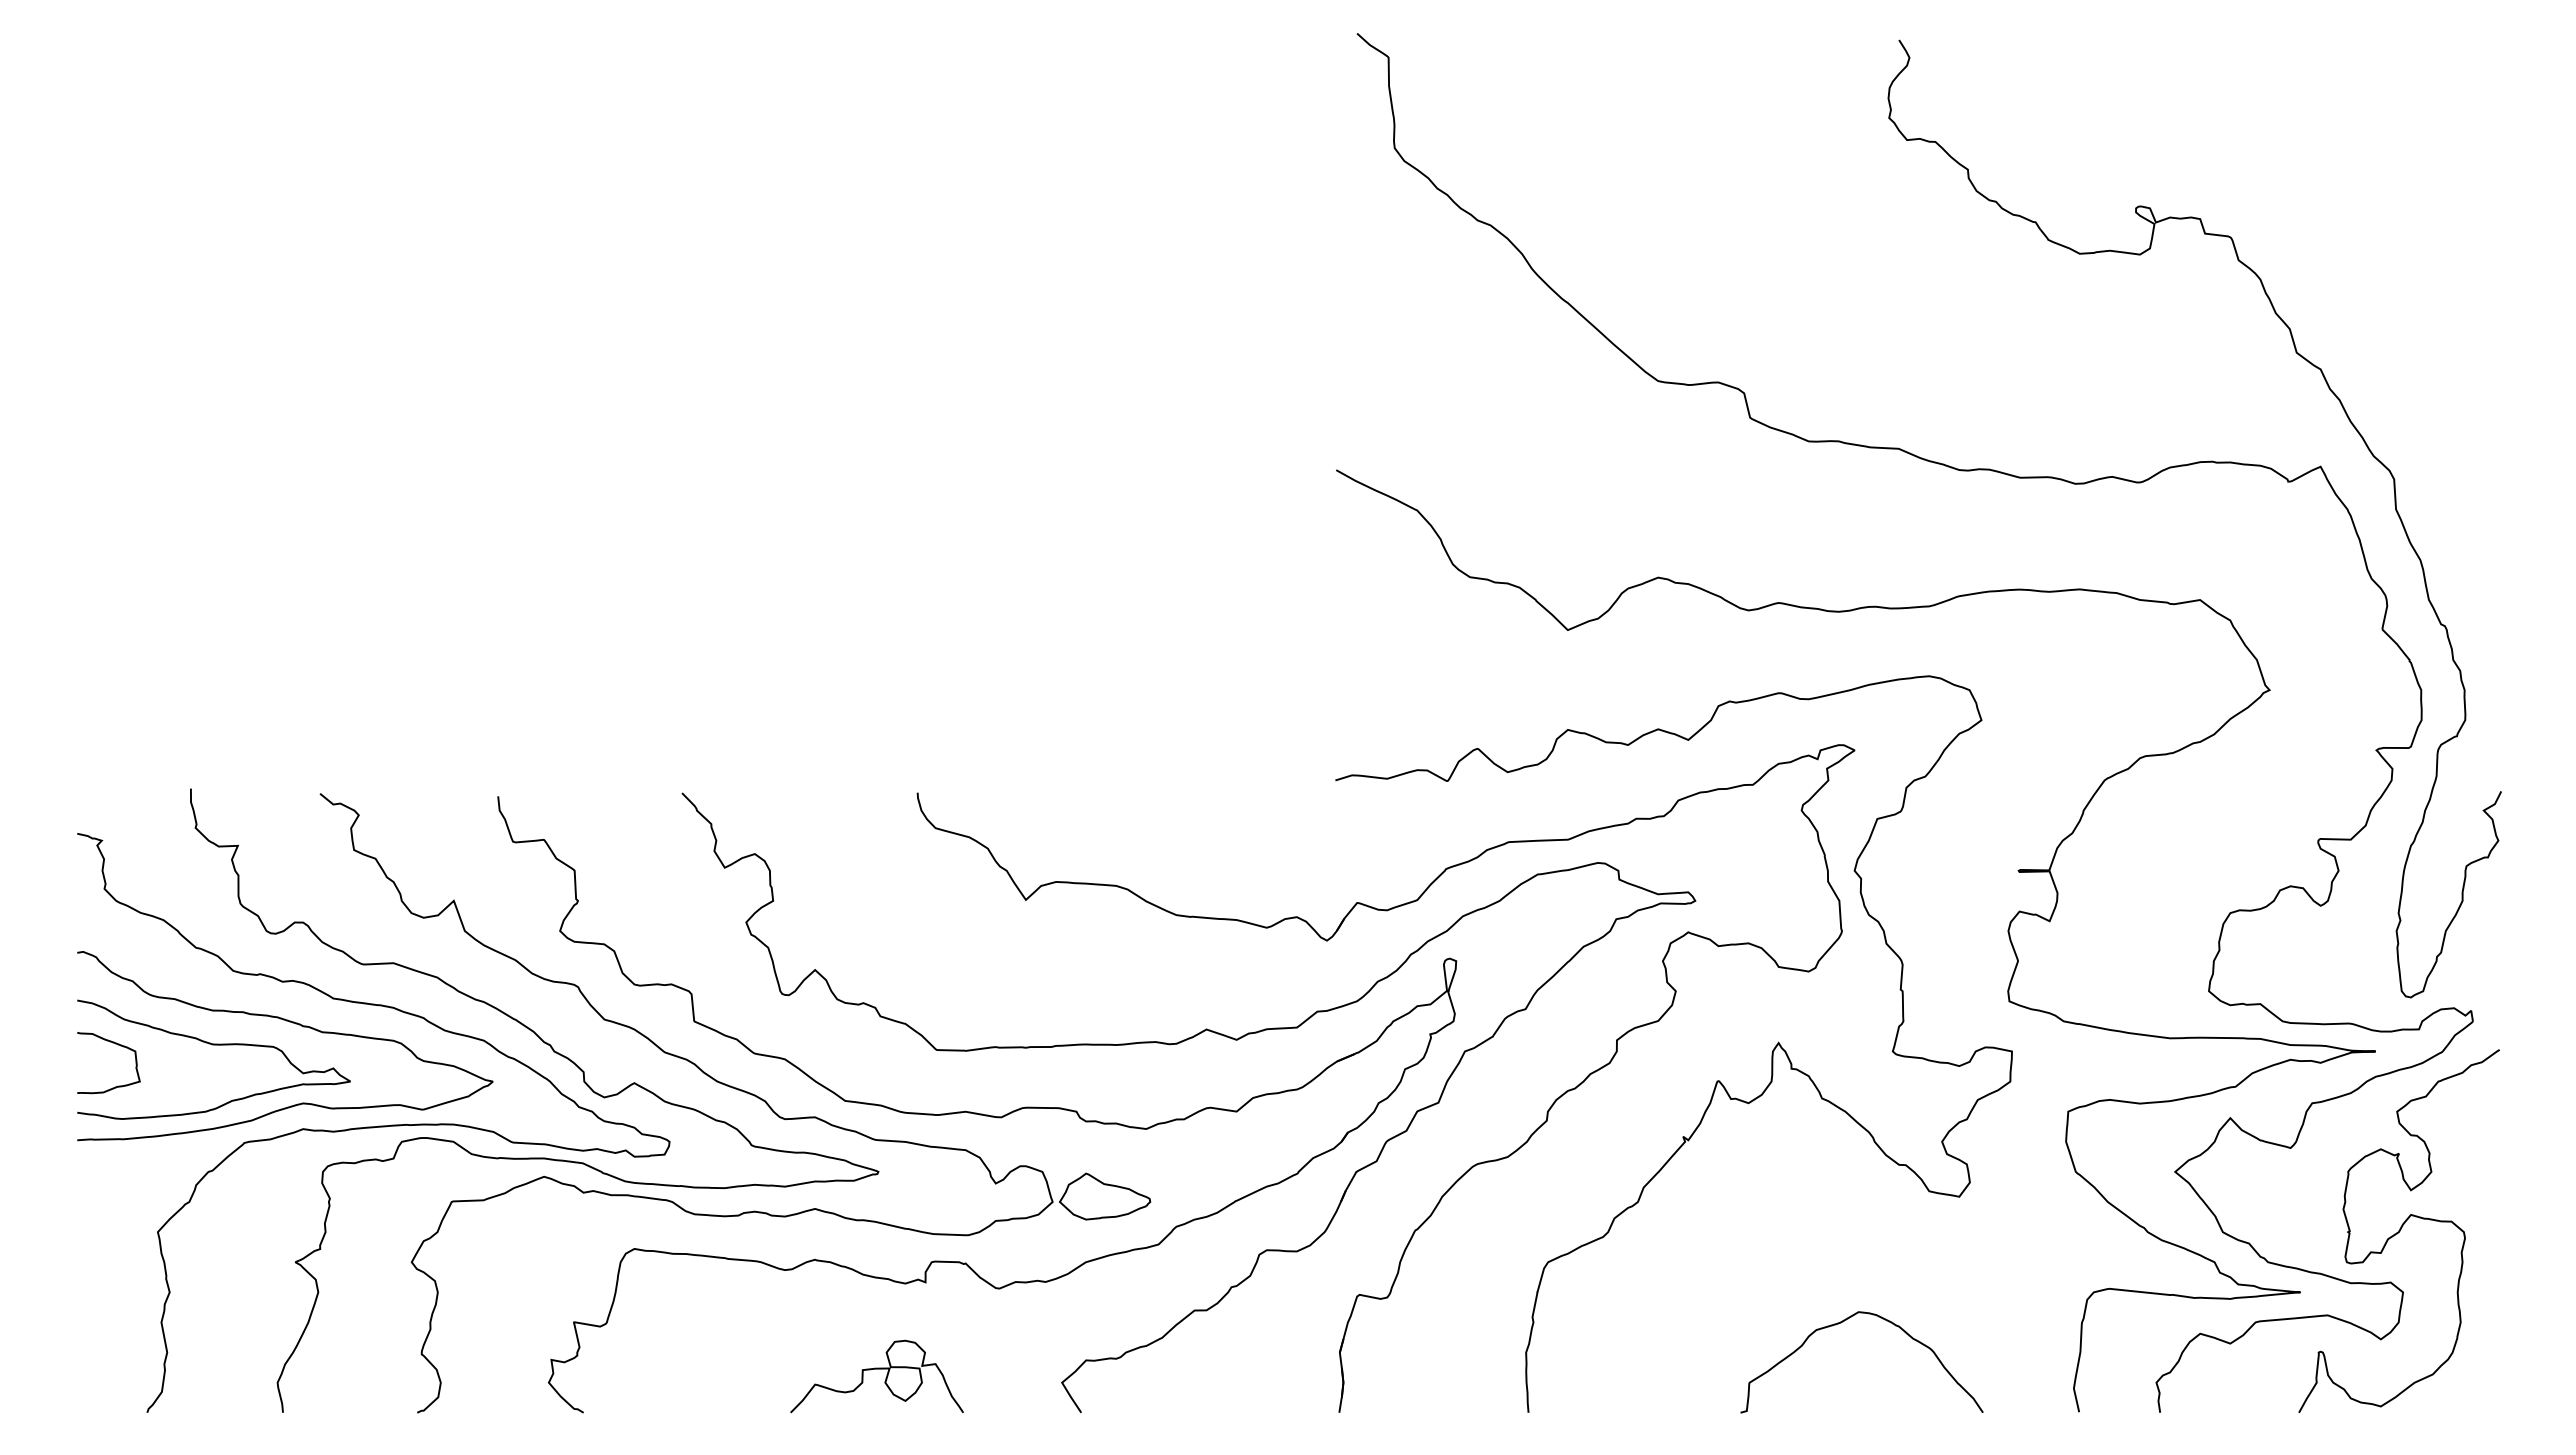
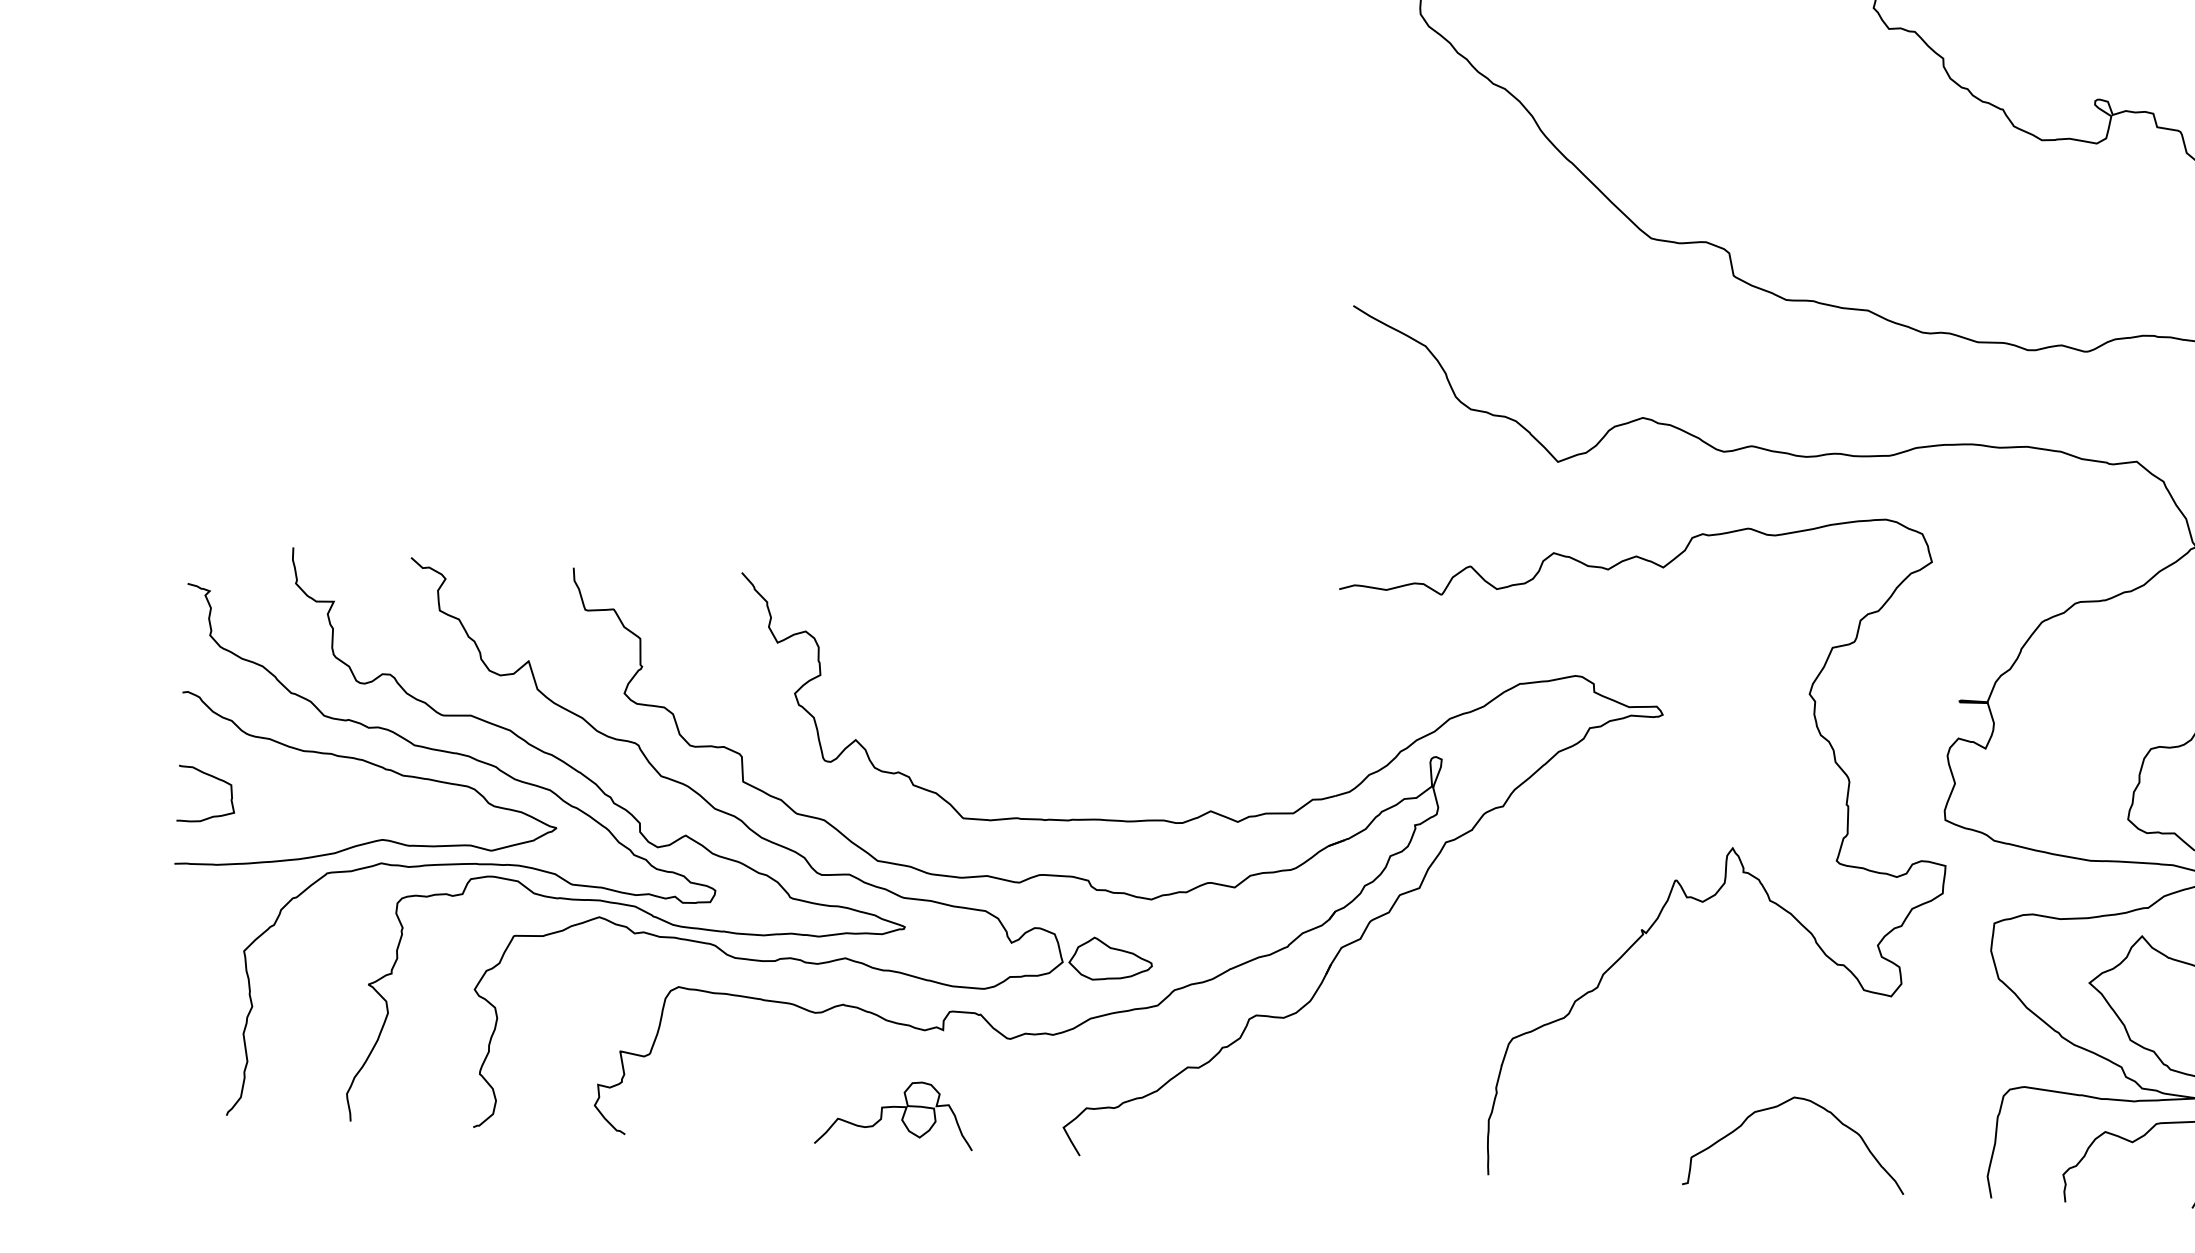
curve: (213, 1045) -> (302, 783), removed
part: (1464, 1172) -> (1440, 952), removed

